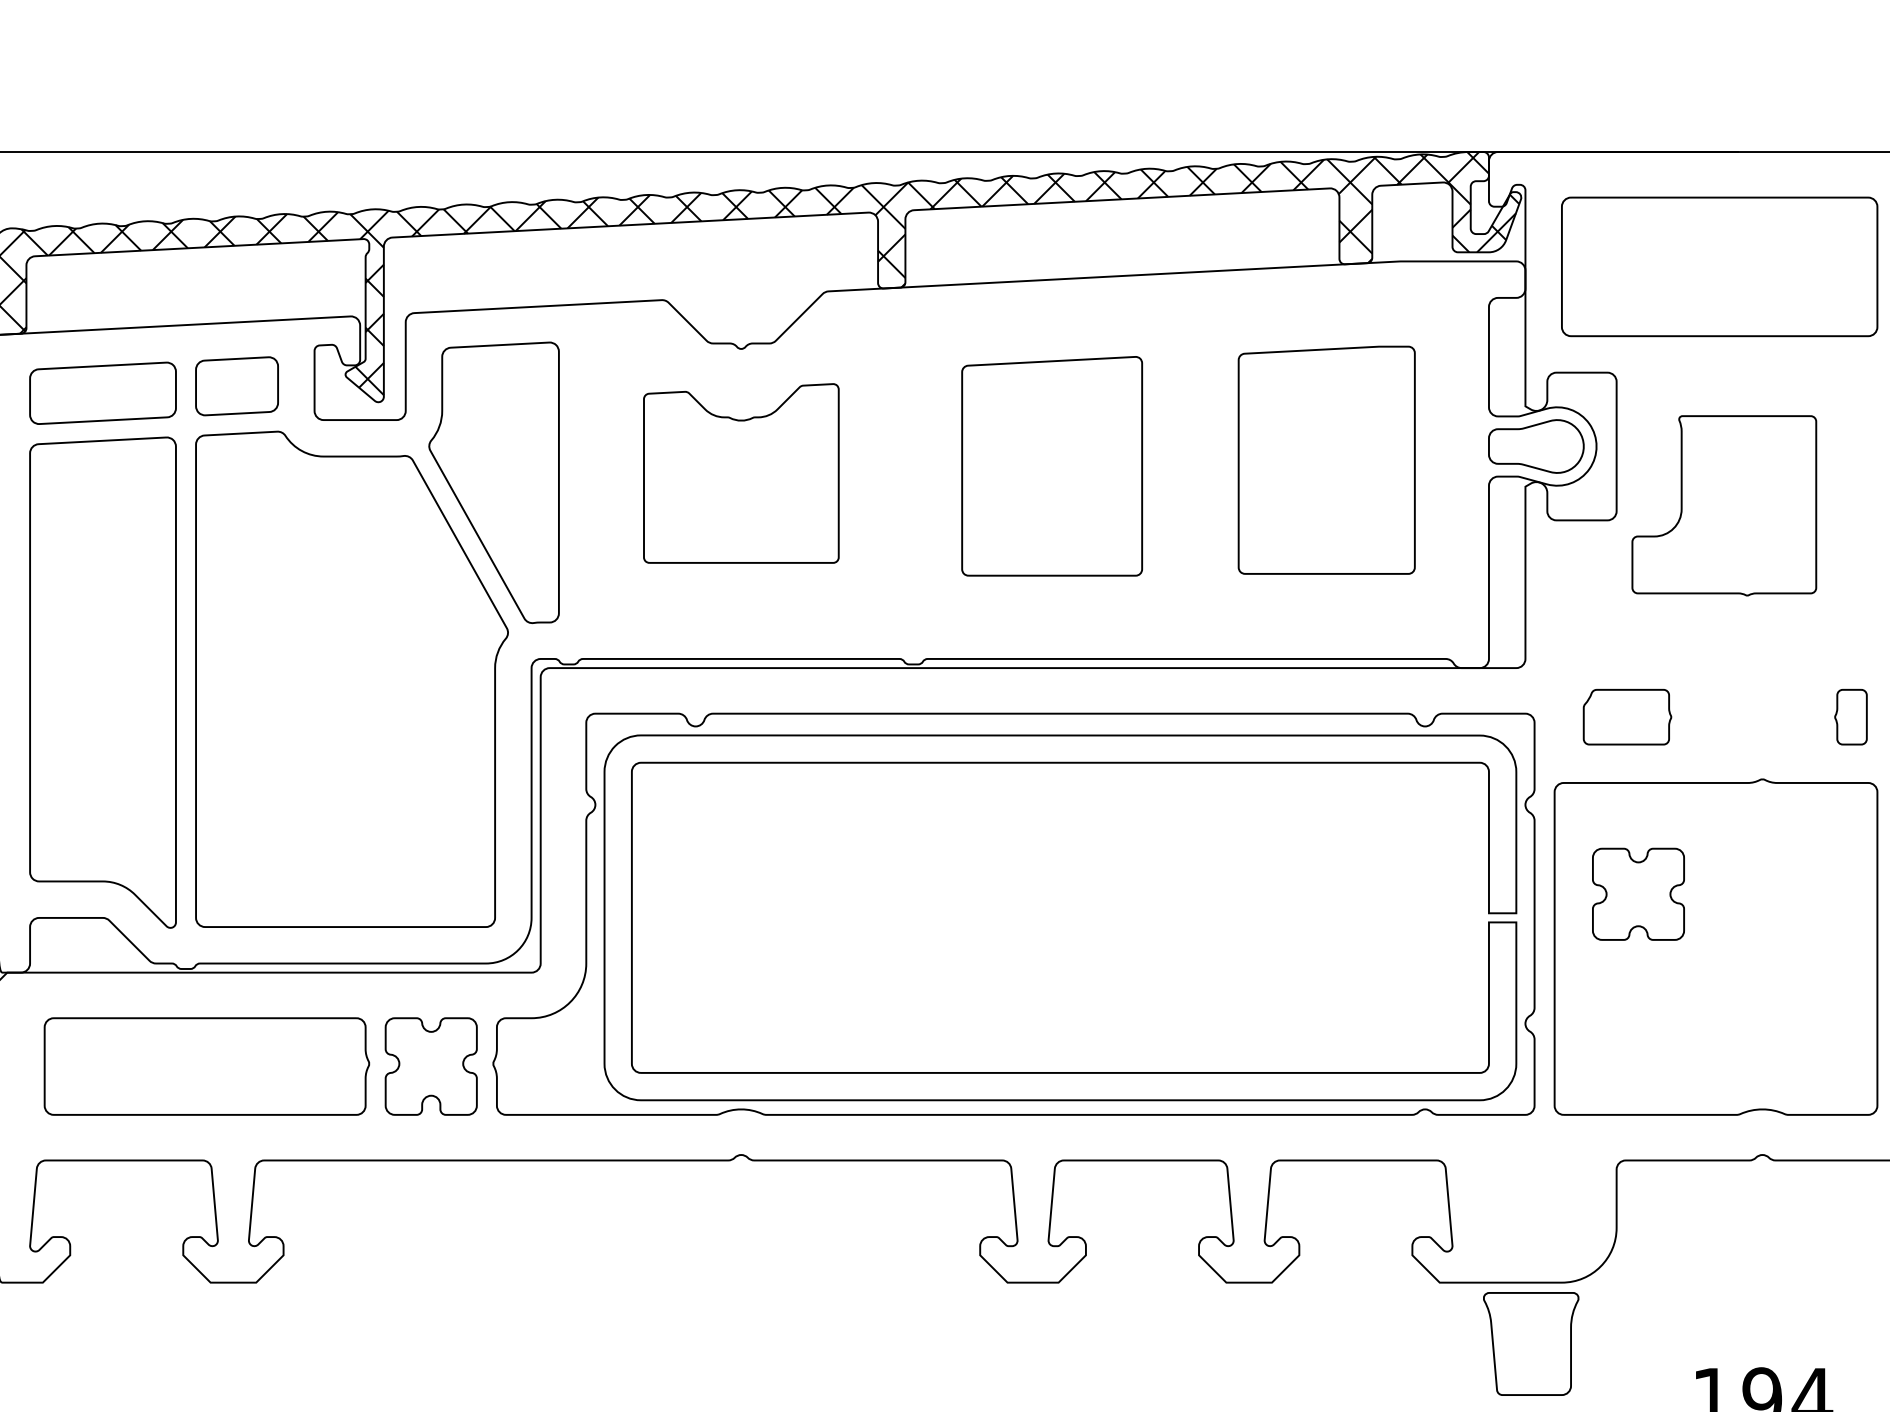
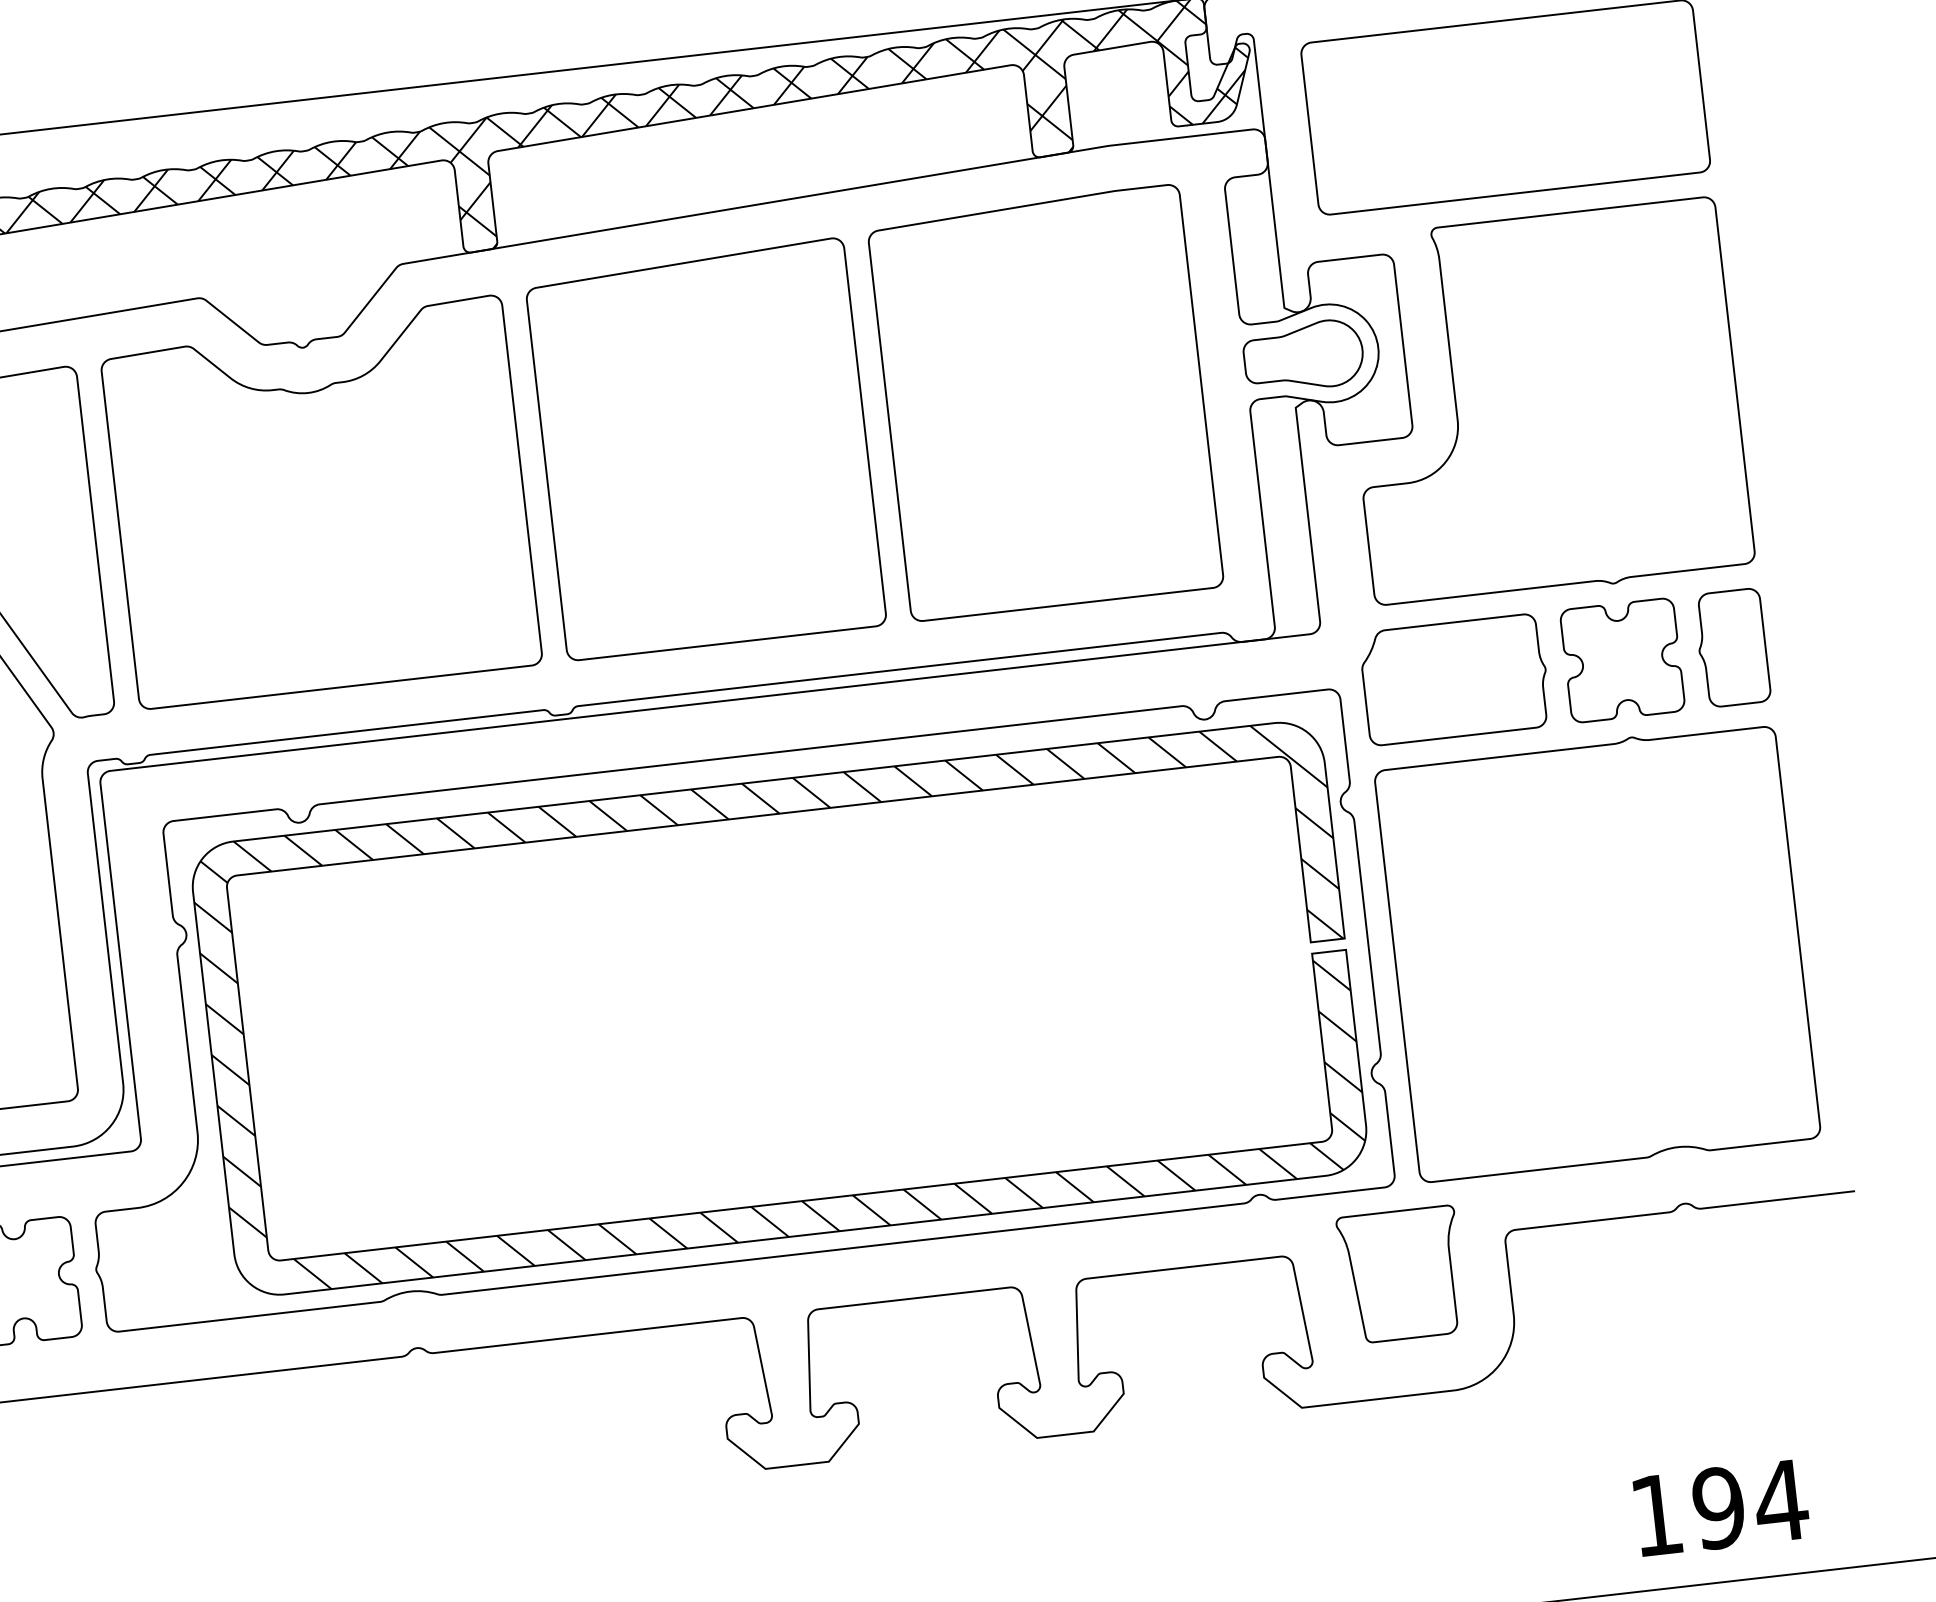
part: (1326, 460) -> (1045, 403), size x1.43
part: (1051, 466) -> (704, 449), size x1.43
part: (741, 473) -> (320, 502), size x1.67
part: (1724, 505) -> (1545, 402), size x1.67
part: (1627, 716) -> (1454, 678), size x1.67
part: (1850, 716) -> (1731, 647), size x1.67
part: (1638, 893) -> (1622, 659), moved
hatch: (1060, 917) -> (779, 1008), added
part: (1531, 1343) -> (1402, 1274), moved

